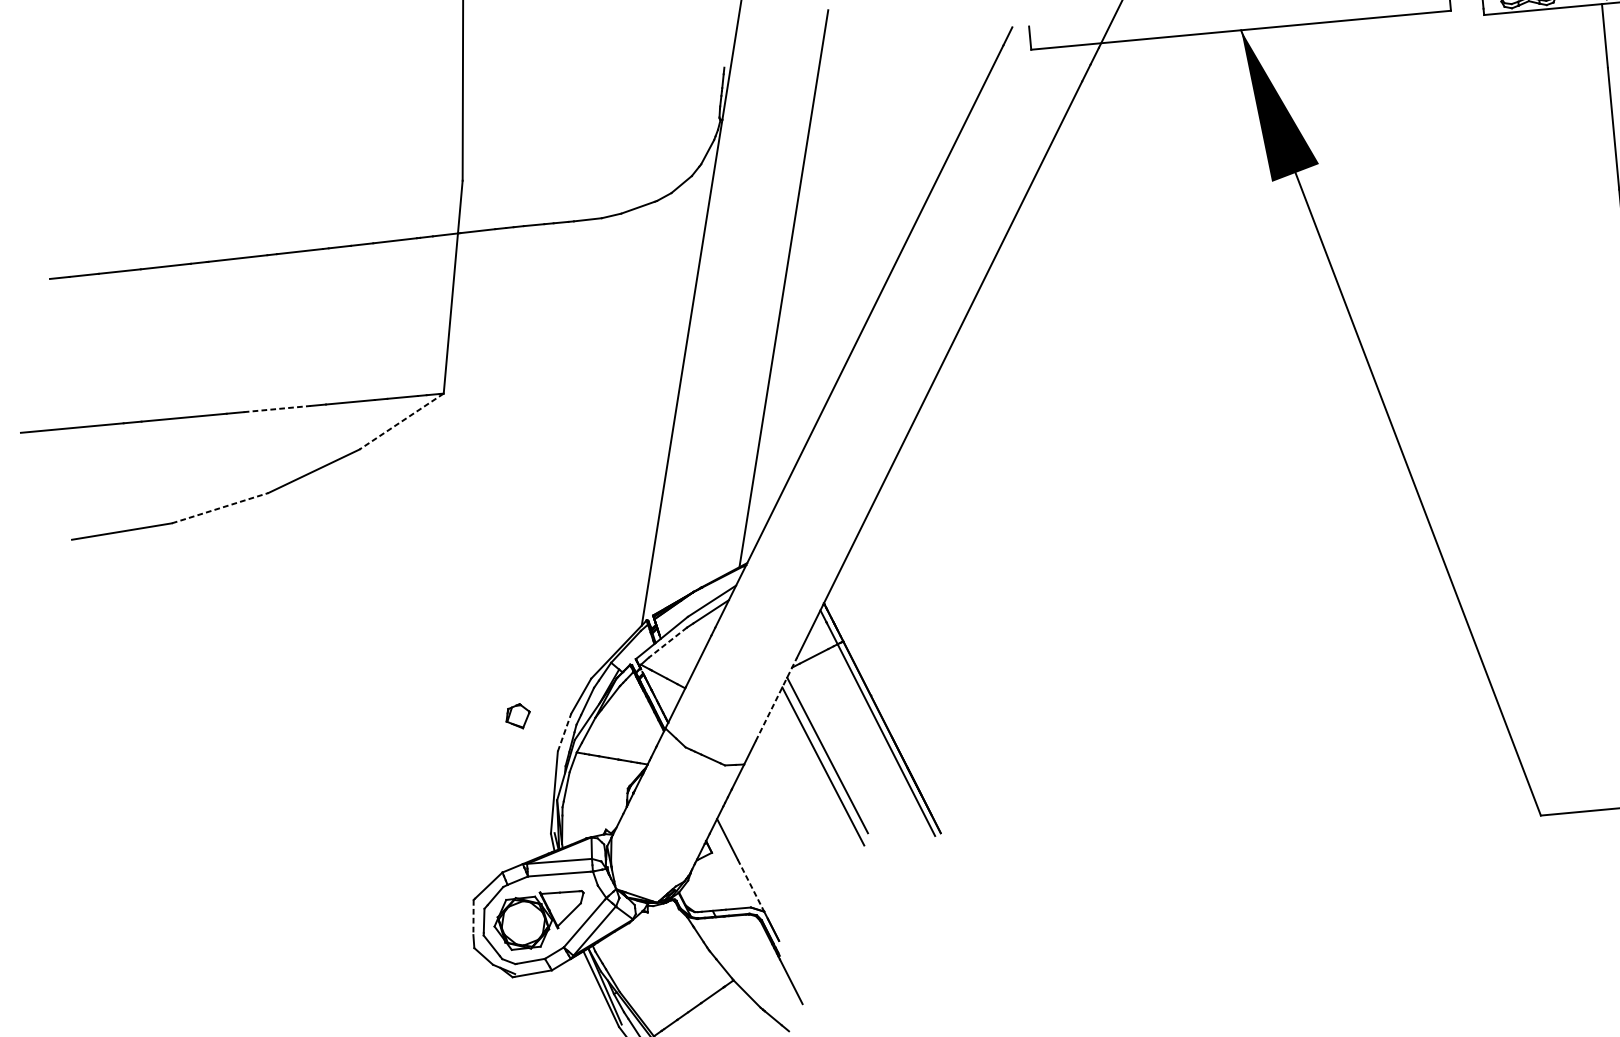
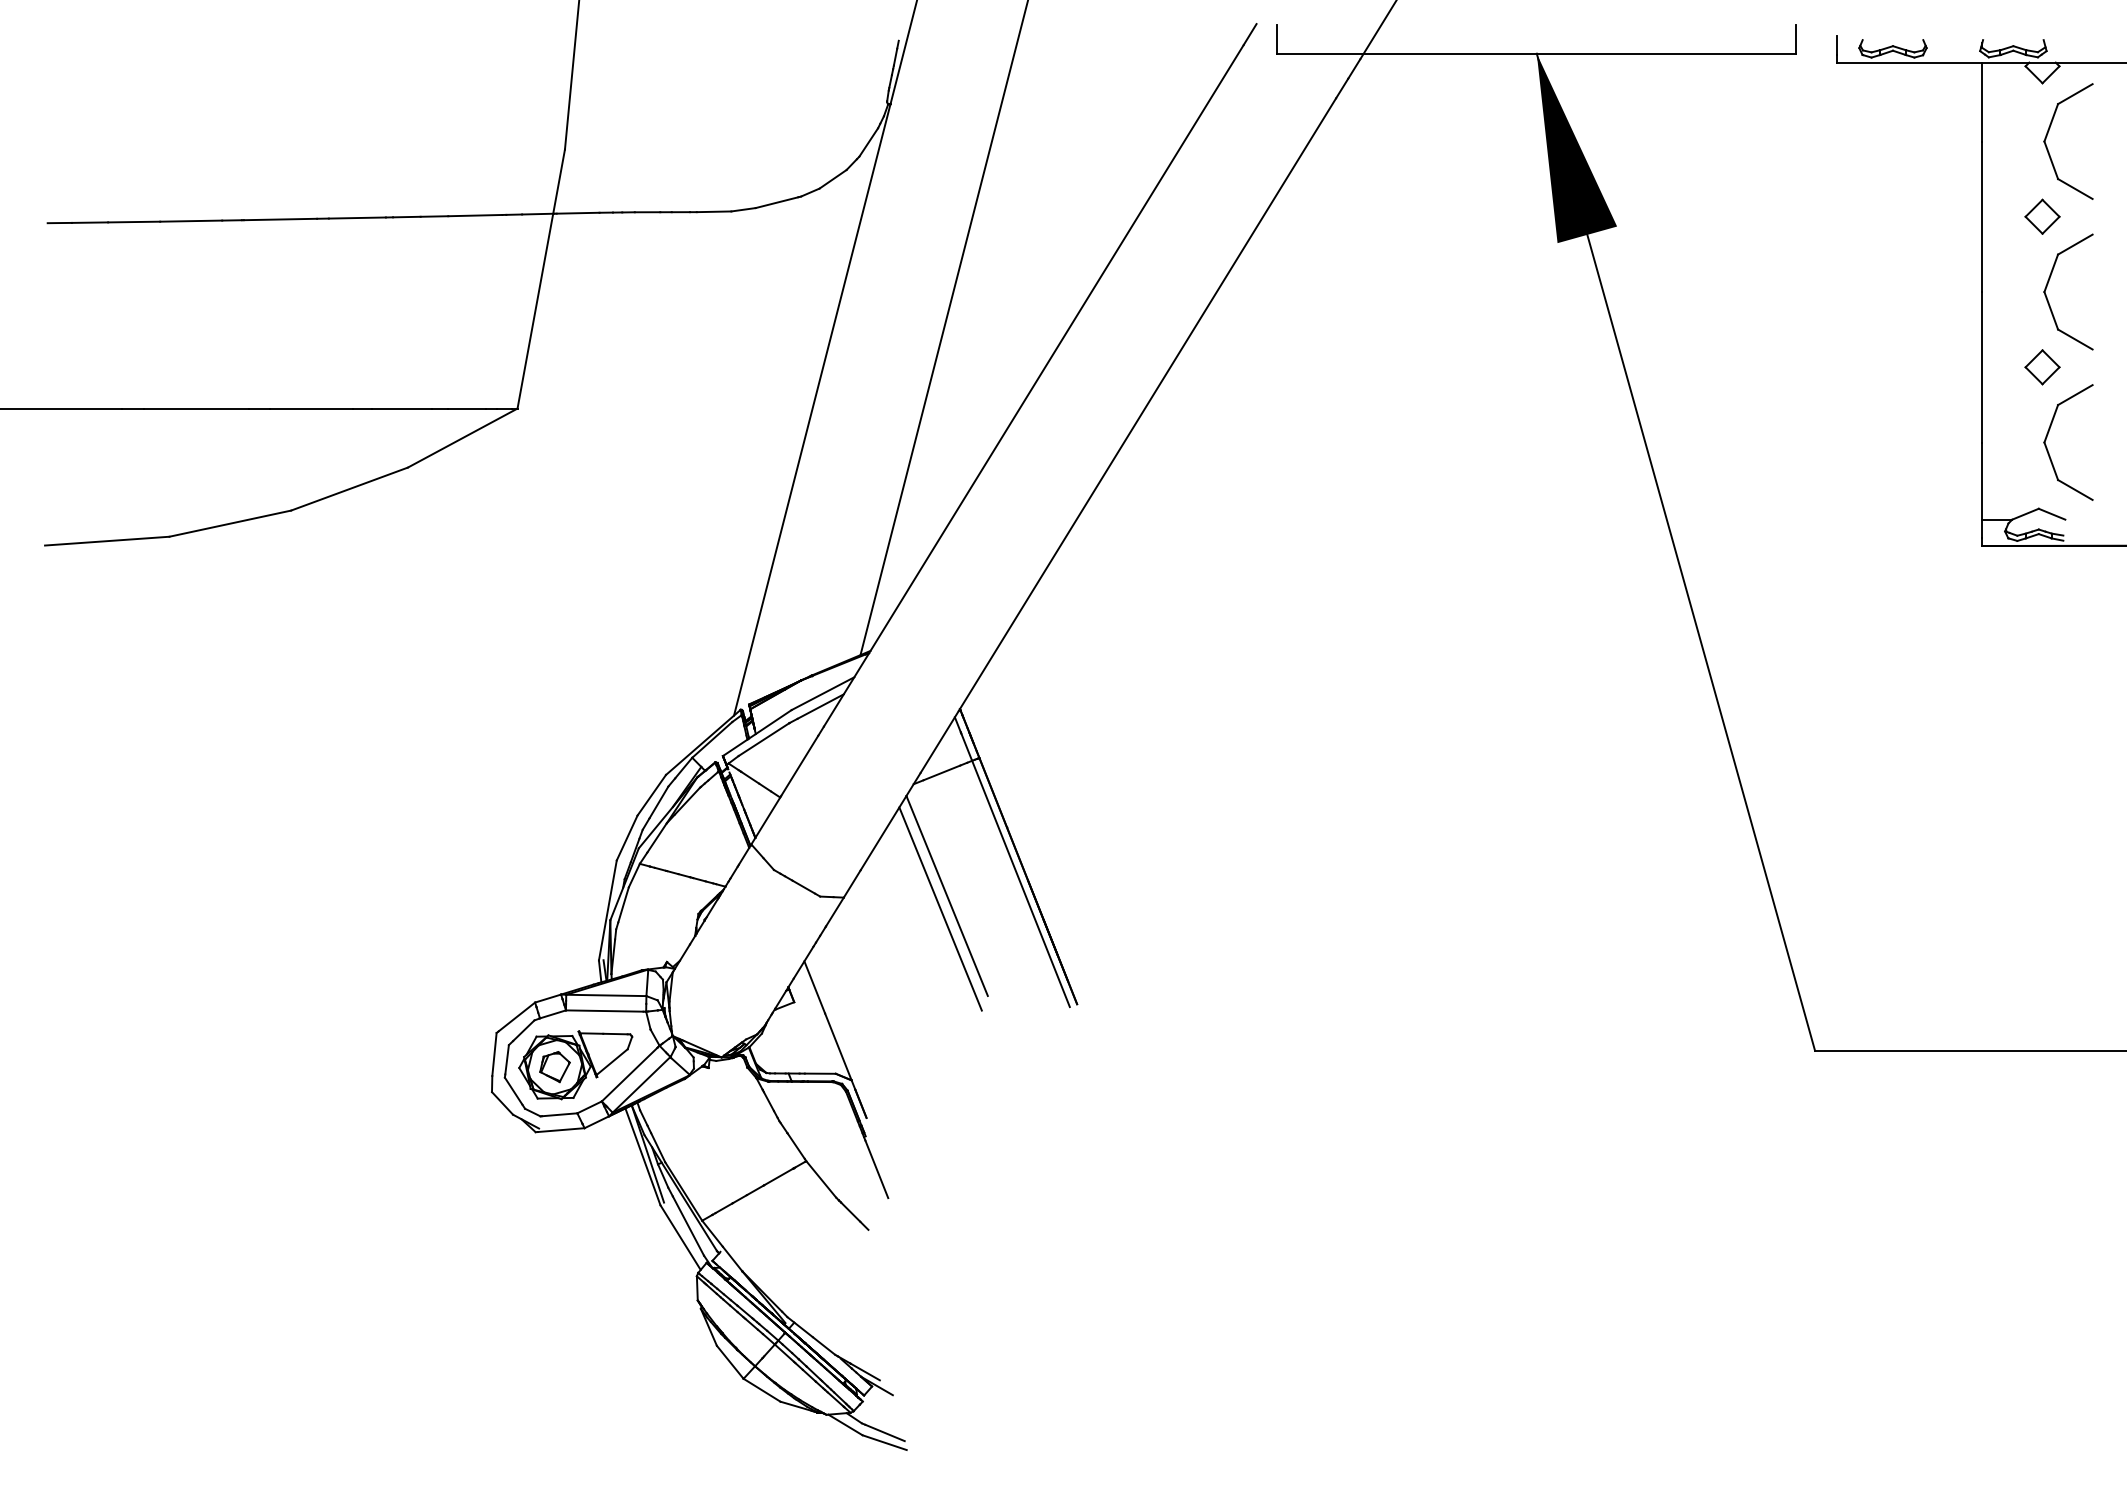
line: (277, 408) -> (312, 408), dashed -> solid
line: (401, 421) -> (462, 438), dashed -> solid
line: (220, 508) -> (230, 523), dashed -> solid
line: (667, 642) -> (763, 739), dashed -> solid
line: (776, 699) -> (890, 821), dashed -> solid
part: (517, 716) -> (554, 1067), moved
line: (564, 732) -> (627, 838), dashed -> solid
line: (751, 885) -> (838, 1046), dashed -> solid
line: (473, 917) -> (494, 1054), dashed -> solid

